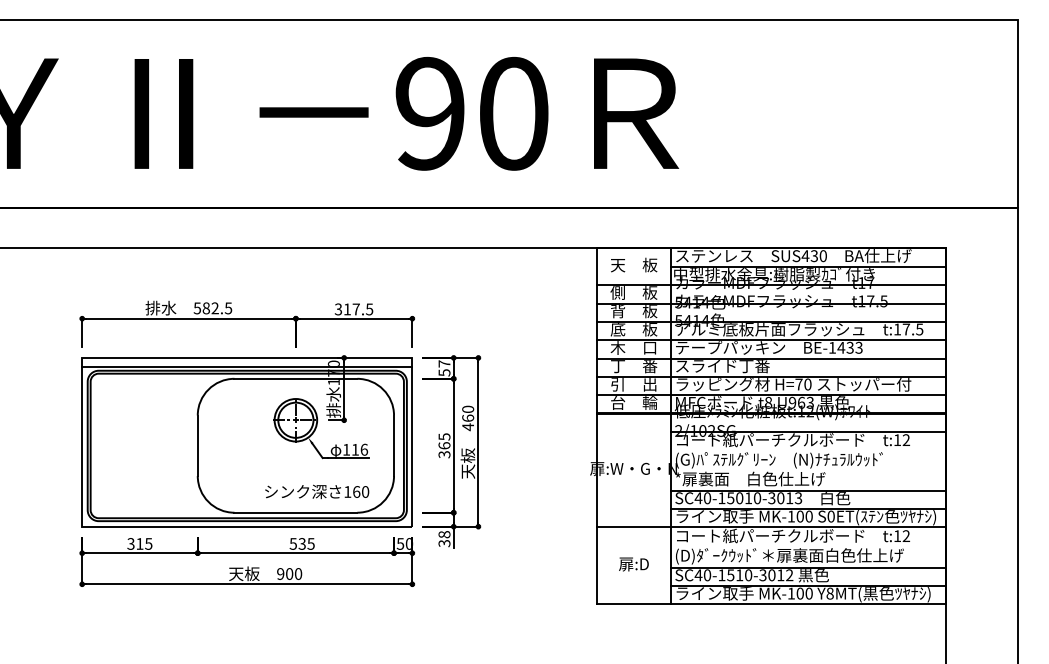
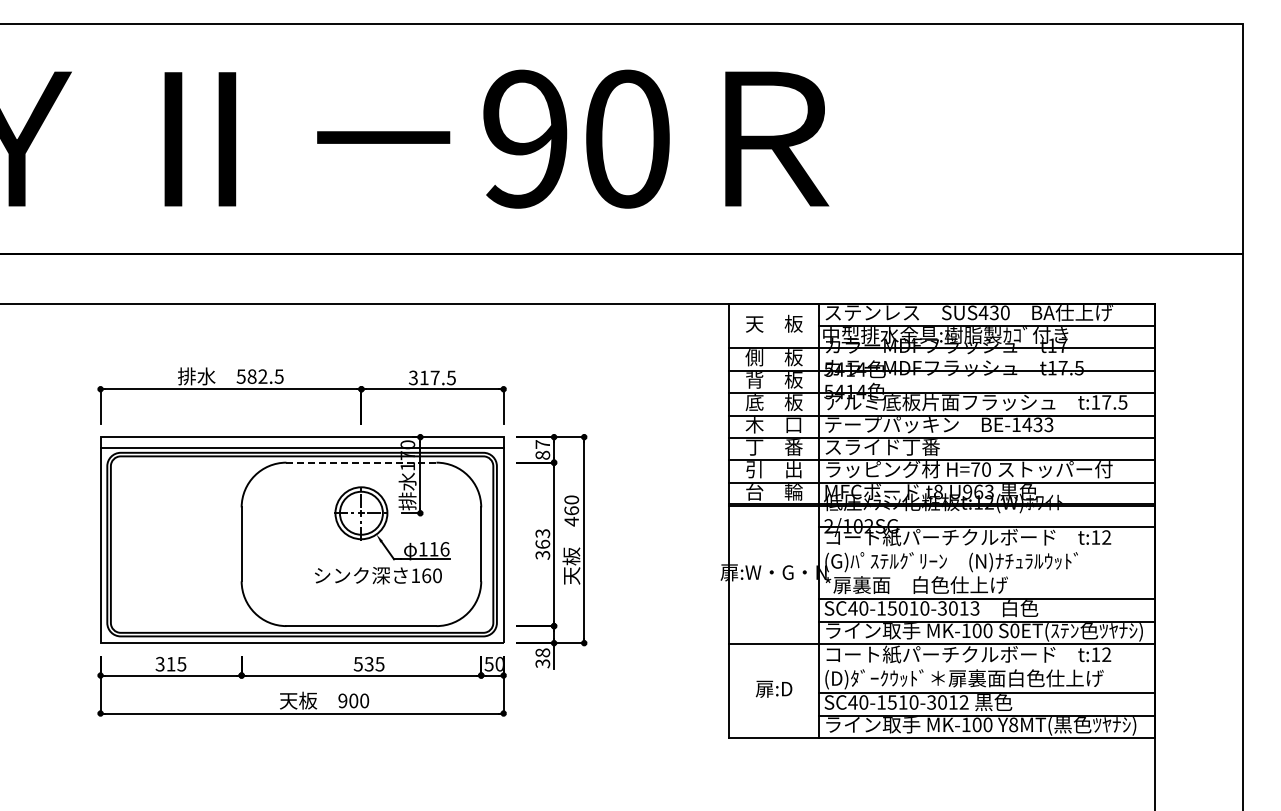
text: (444, 372) -> (542, 454), 57 -> 87
line: (295, 378) -> (360, 462), solid -> dashed
text: (444, 436) -> (542, 533), 365 -> 363
text: (317, 491) -> (378, 575), moved

